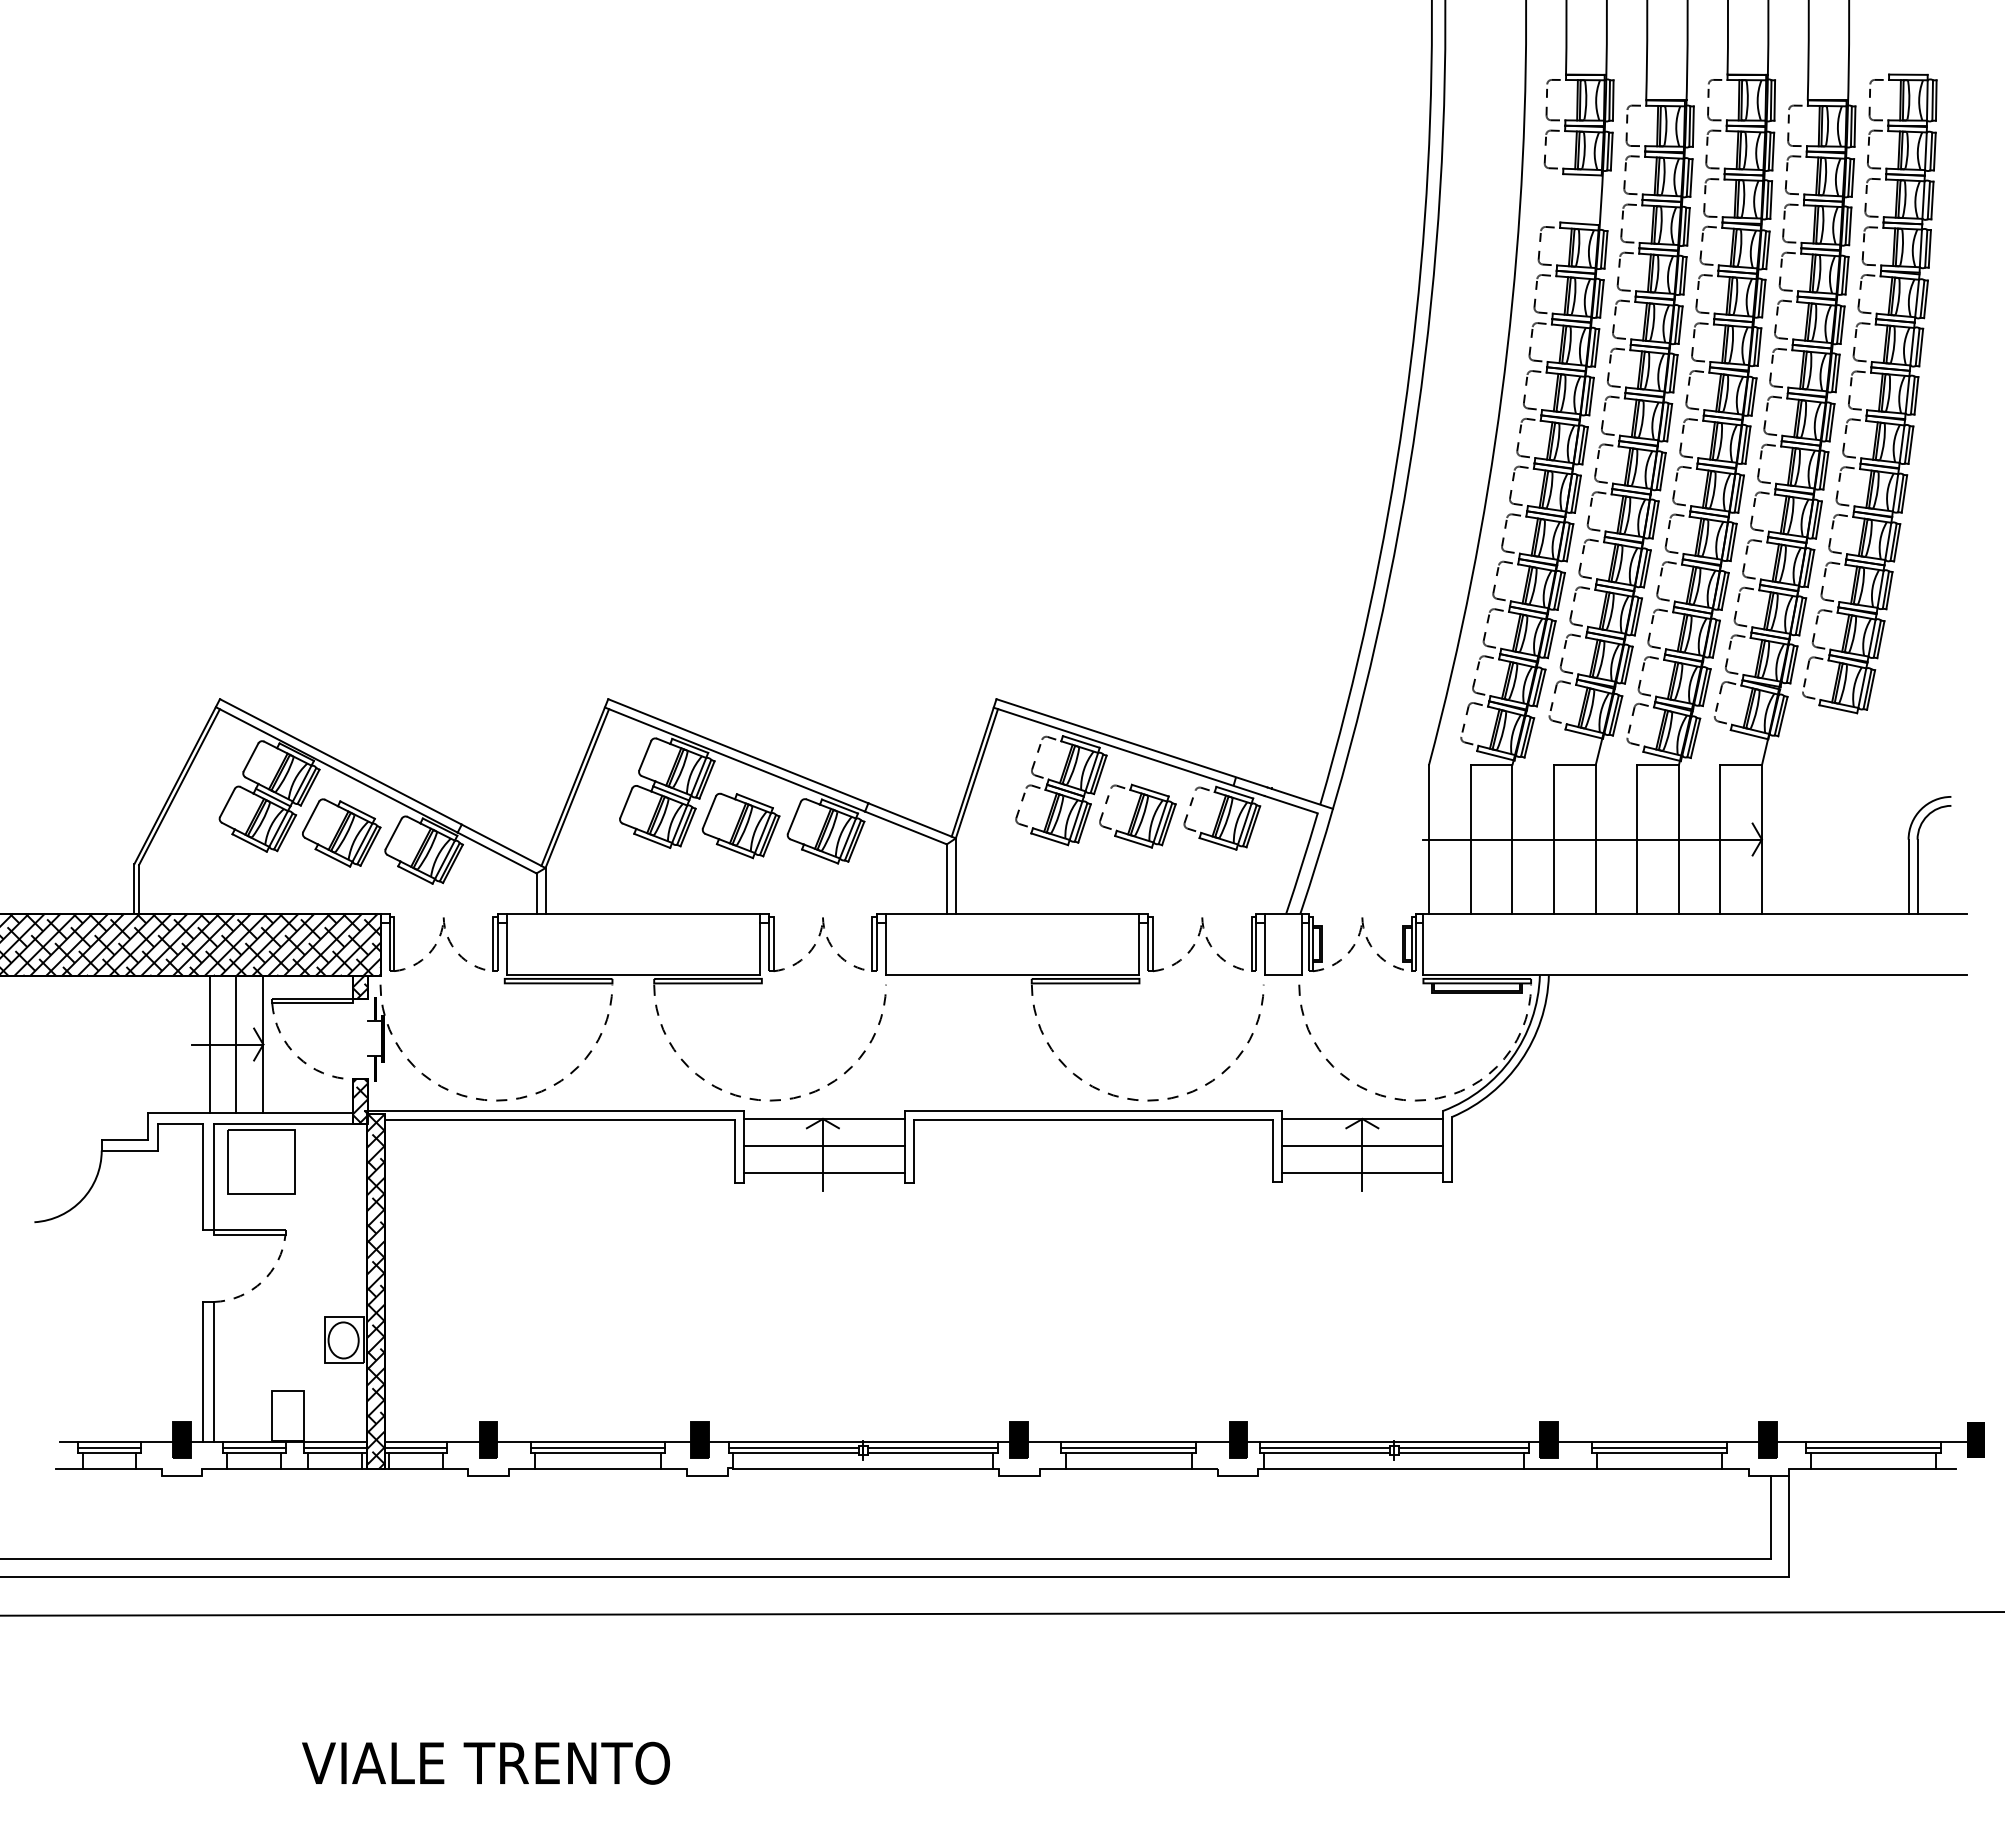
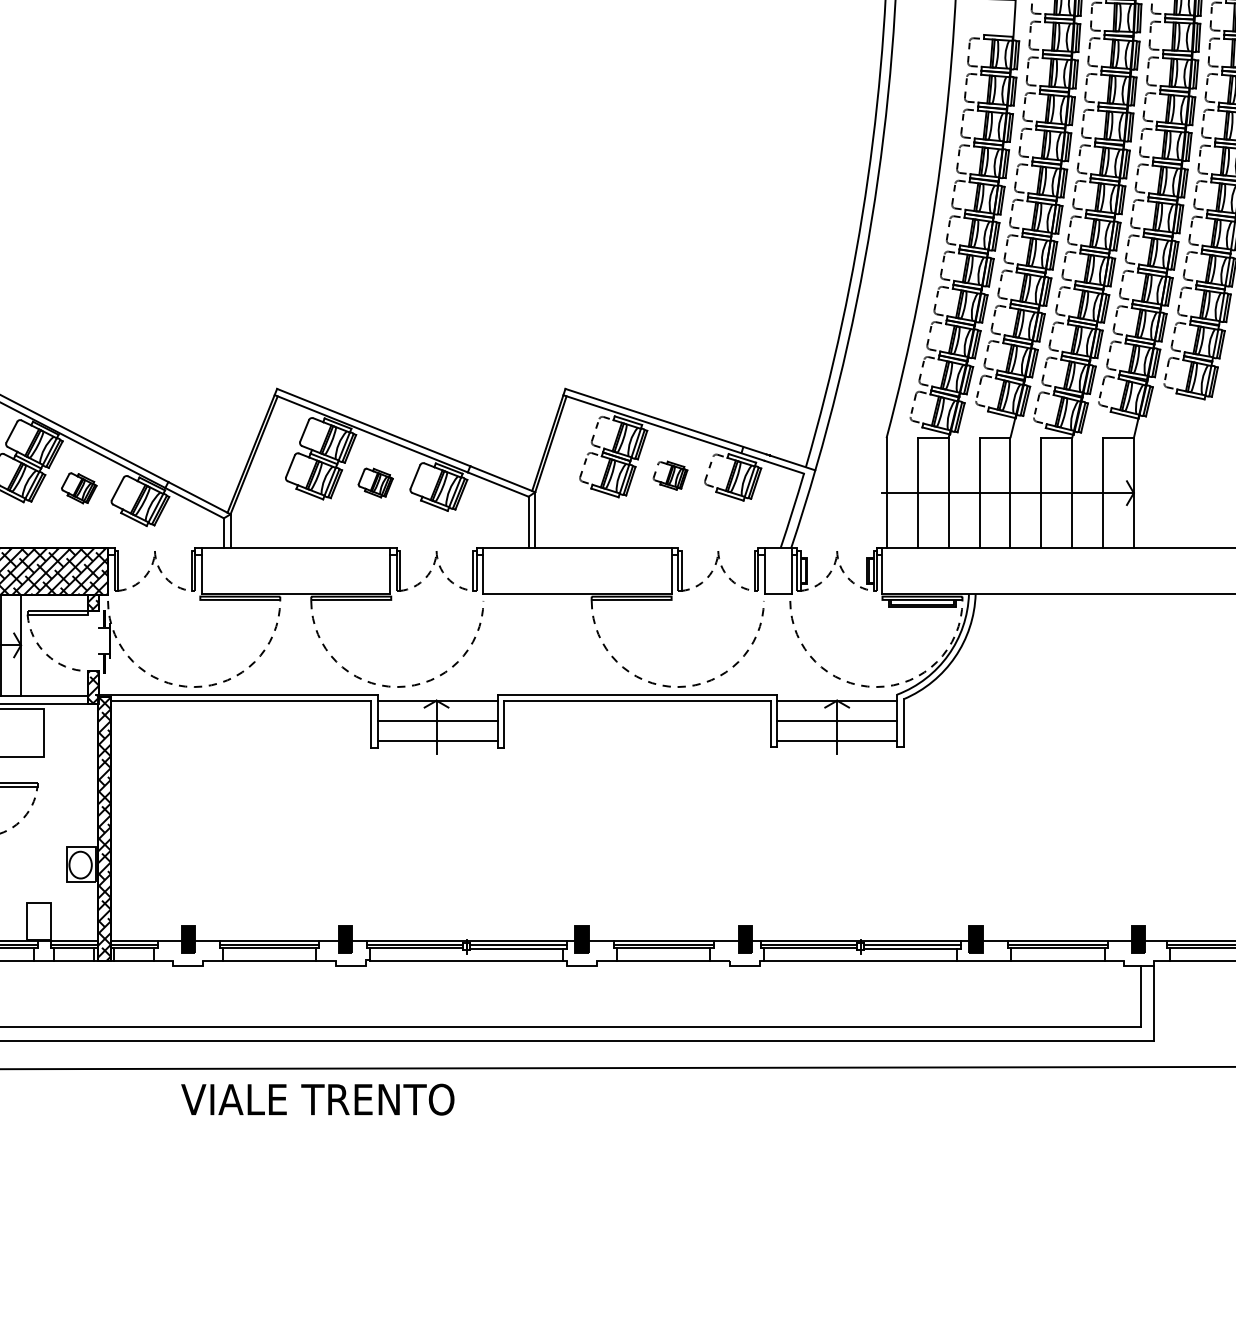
part: (1137, 815) -> (670, 475), size x0.6
part: (740, 825) -> (375, 482), size x0.6
part: (341, 832) -> (79, 487), size x0.6
text: (485, 1762) -> (317, 1099), moved

